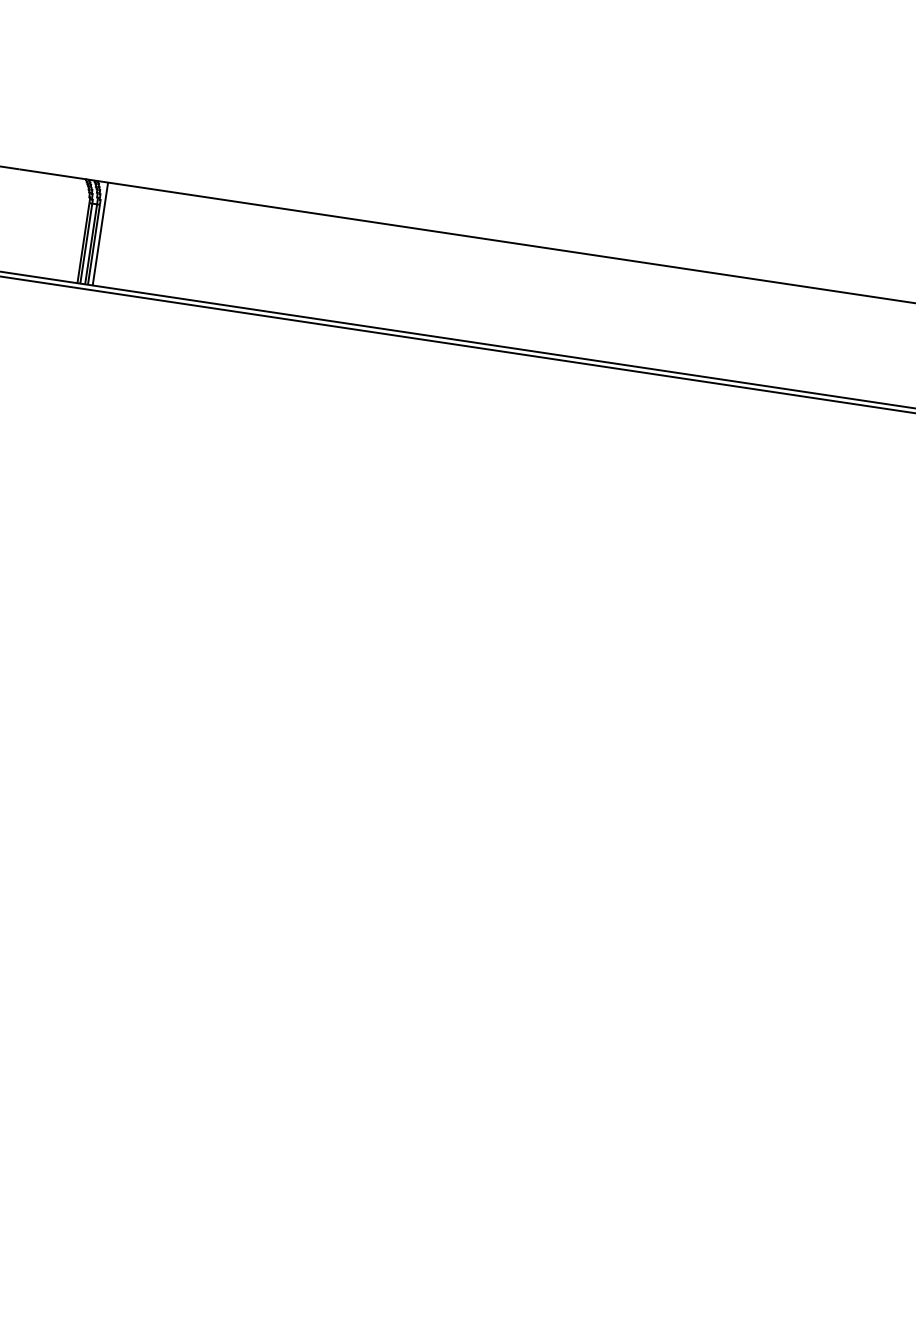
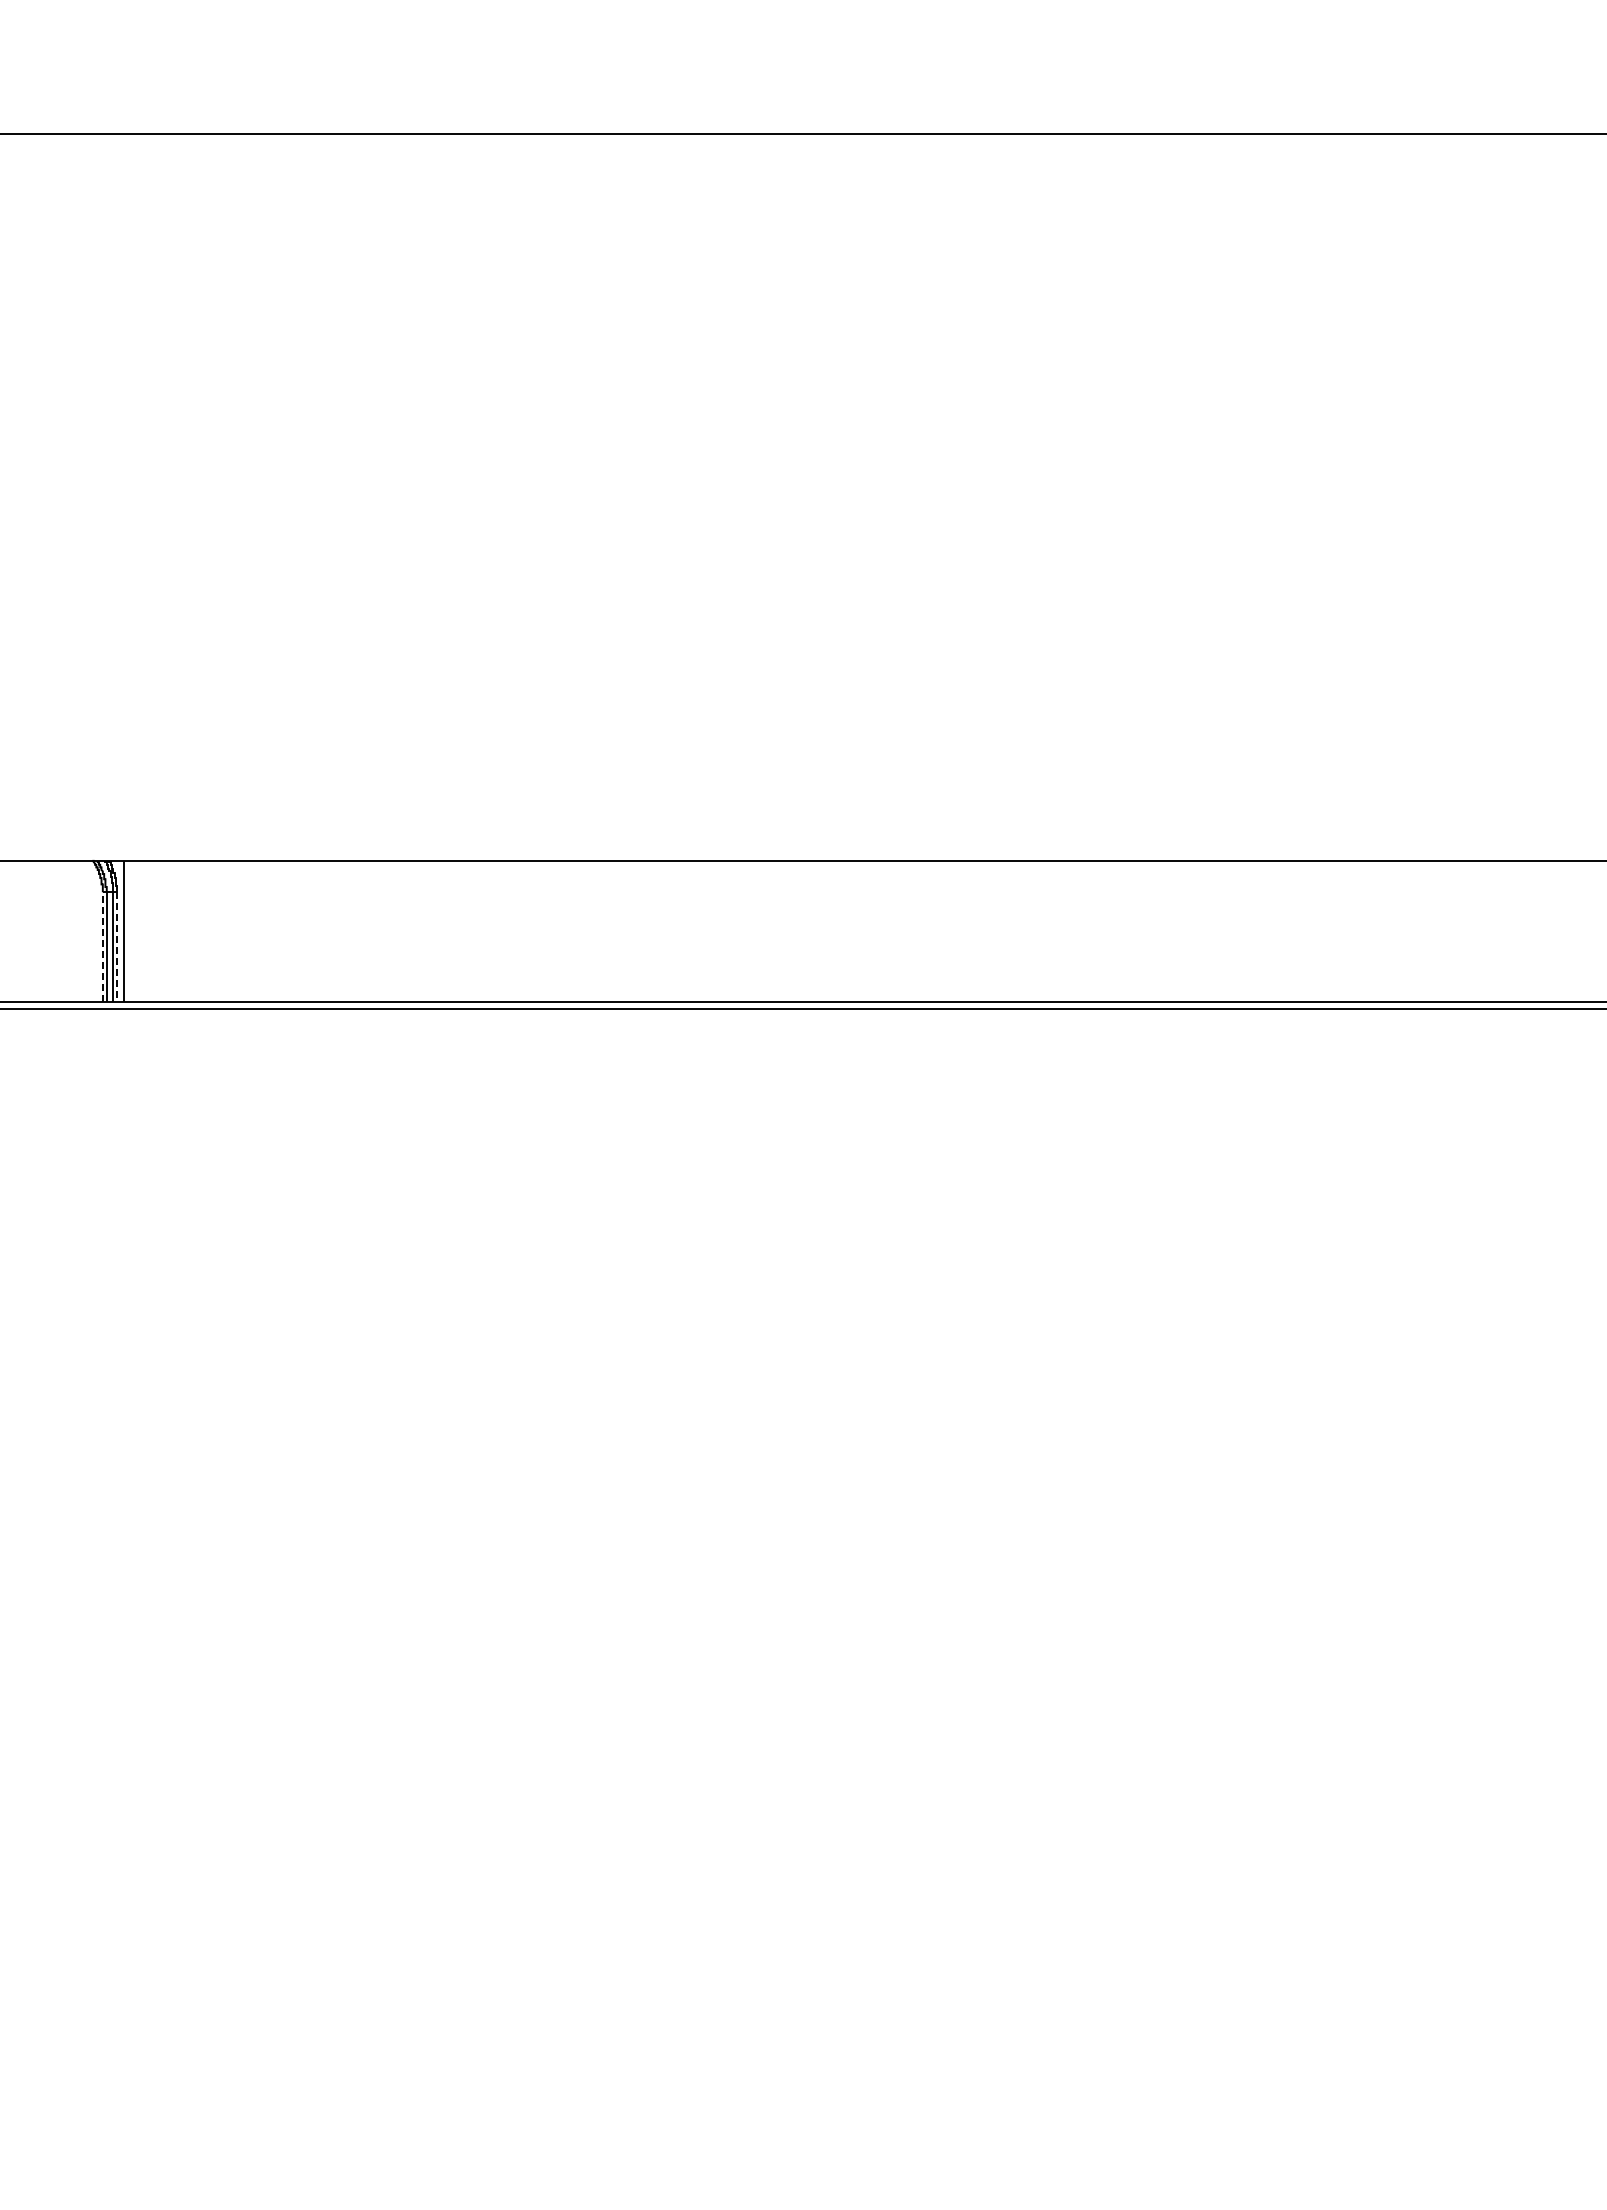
line: (83, 243) -> (102, 947), solid -> dashed
line: (94, 245) -> (117, 947), solid -> dashed

